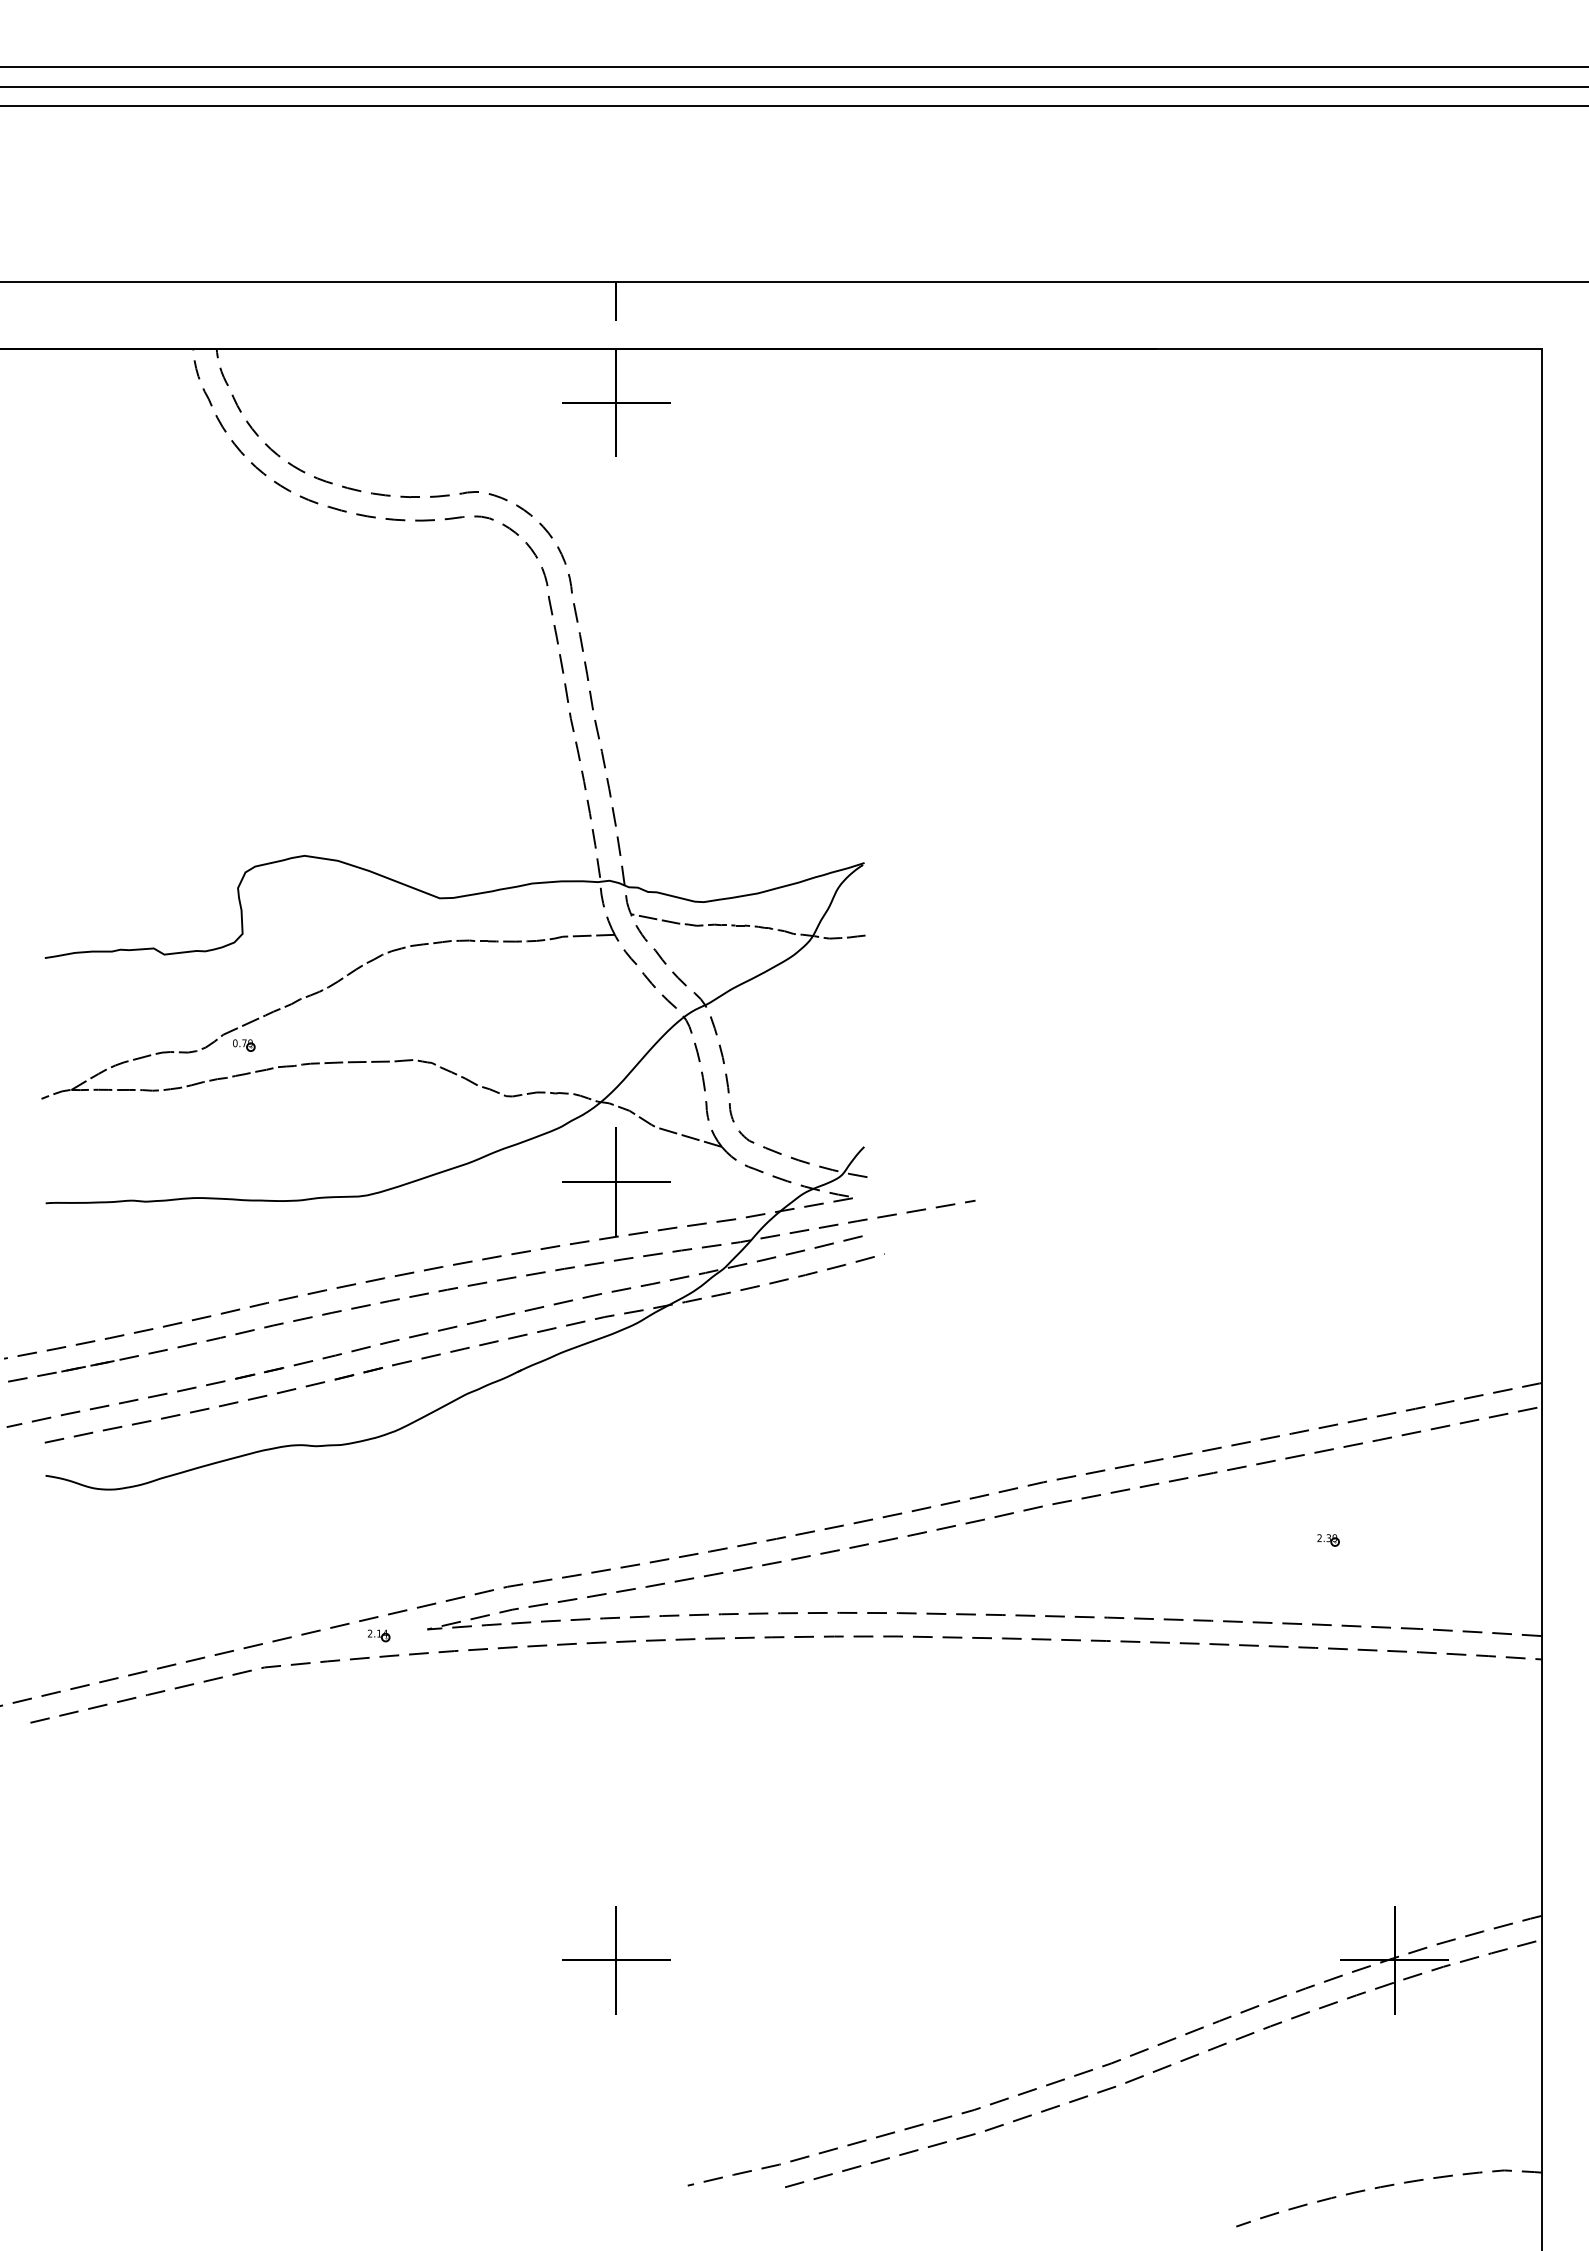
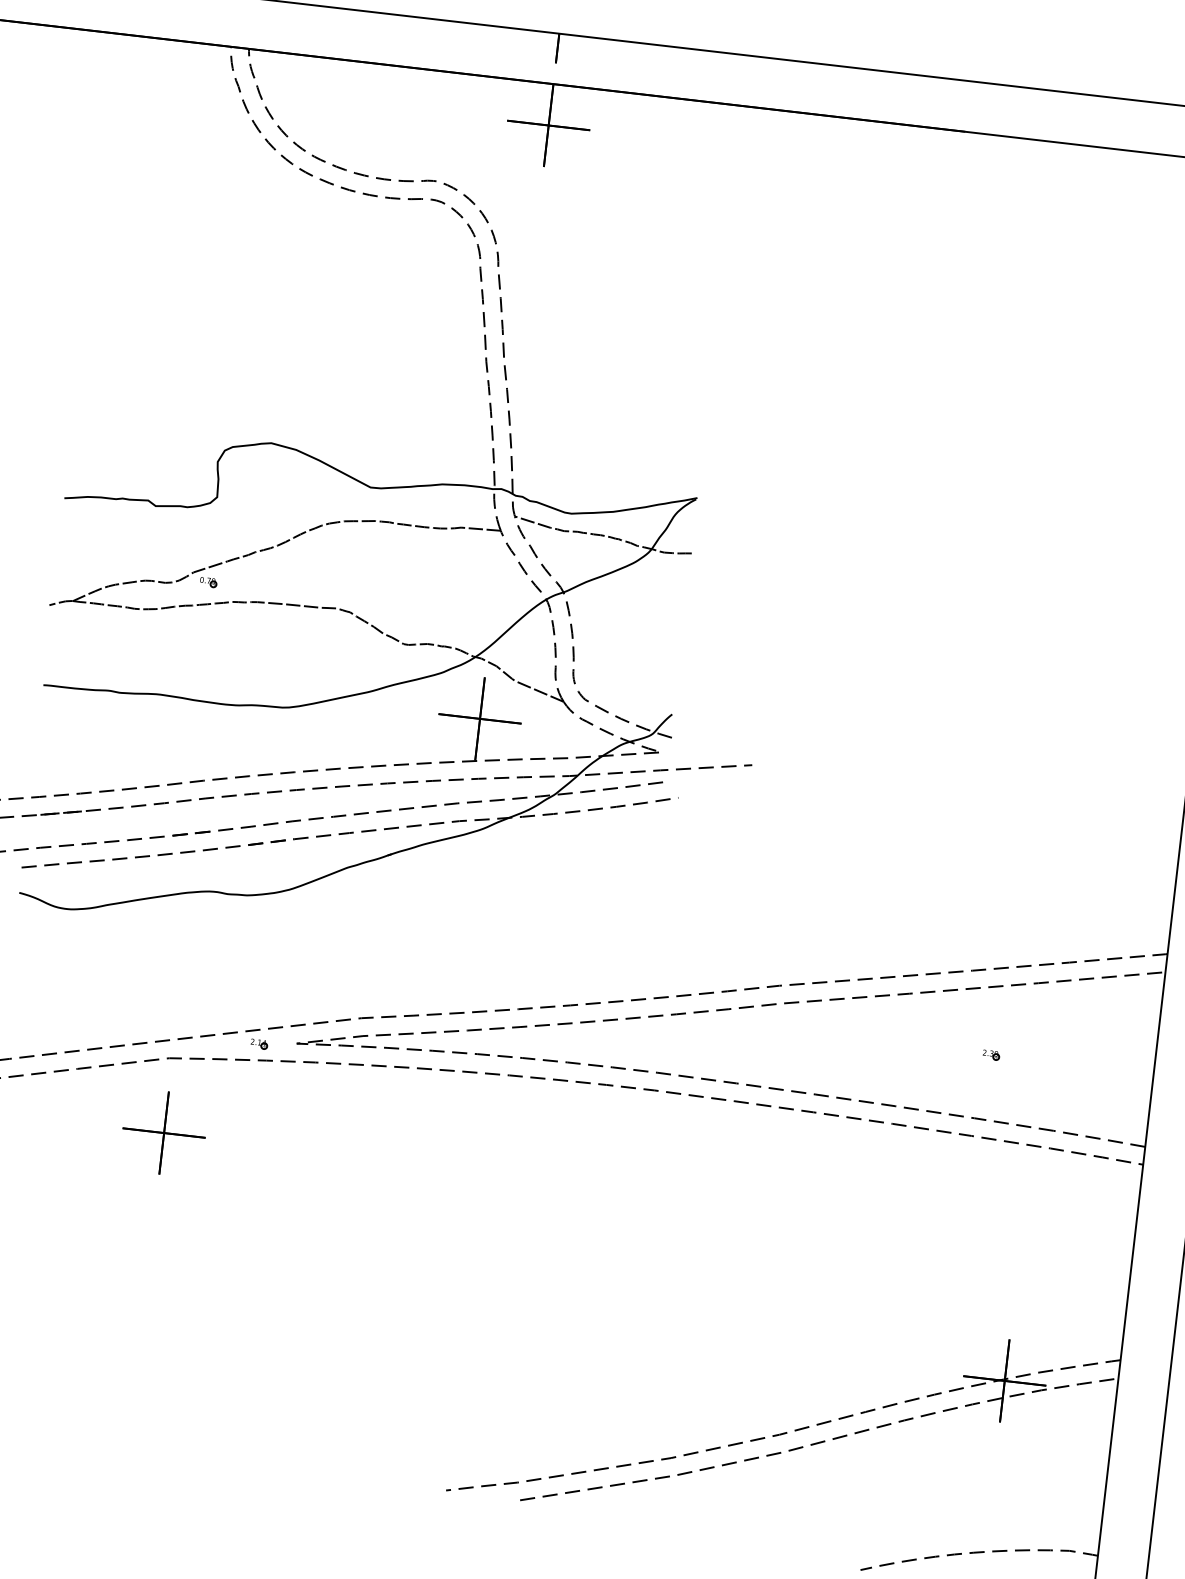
part: (616, 1960) -> (164, 1133), moved

